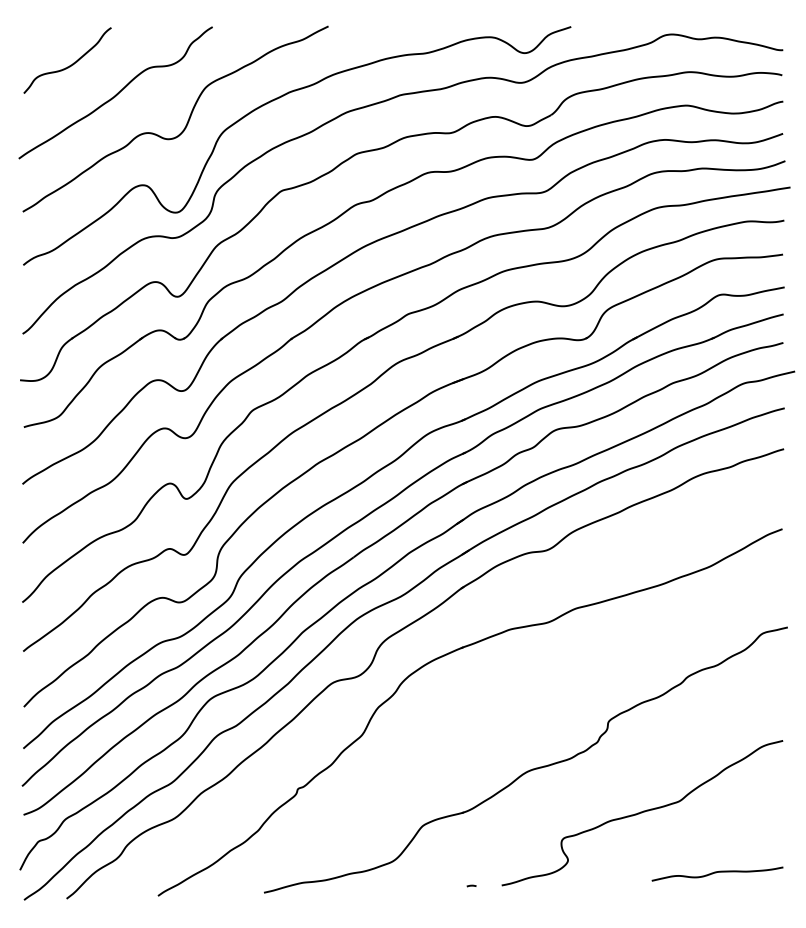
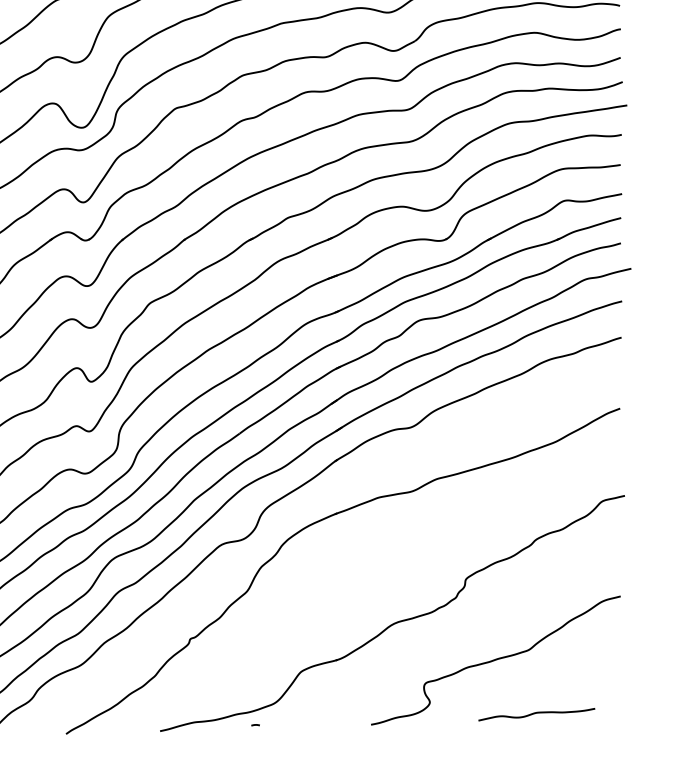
curve: (717, 872) -> (536, 713), moved
curve: (471, 885) -> (255, 724), moved

